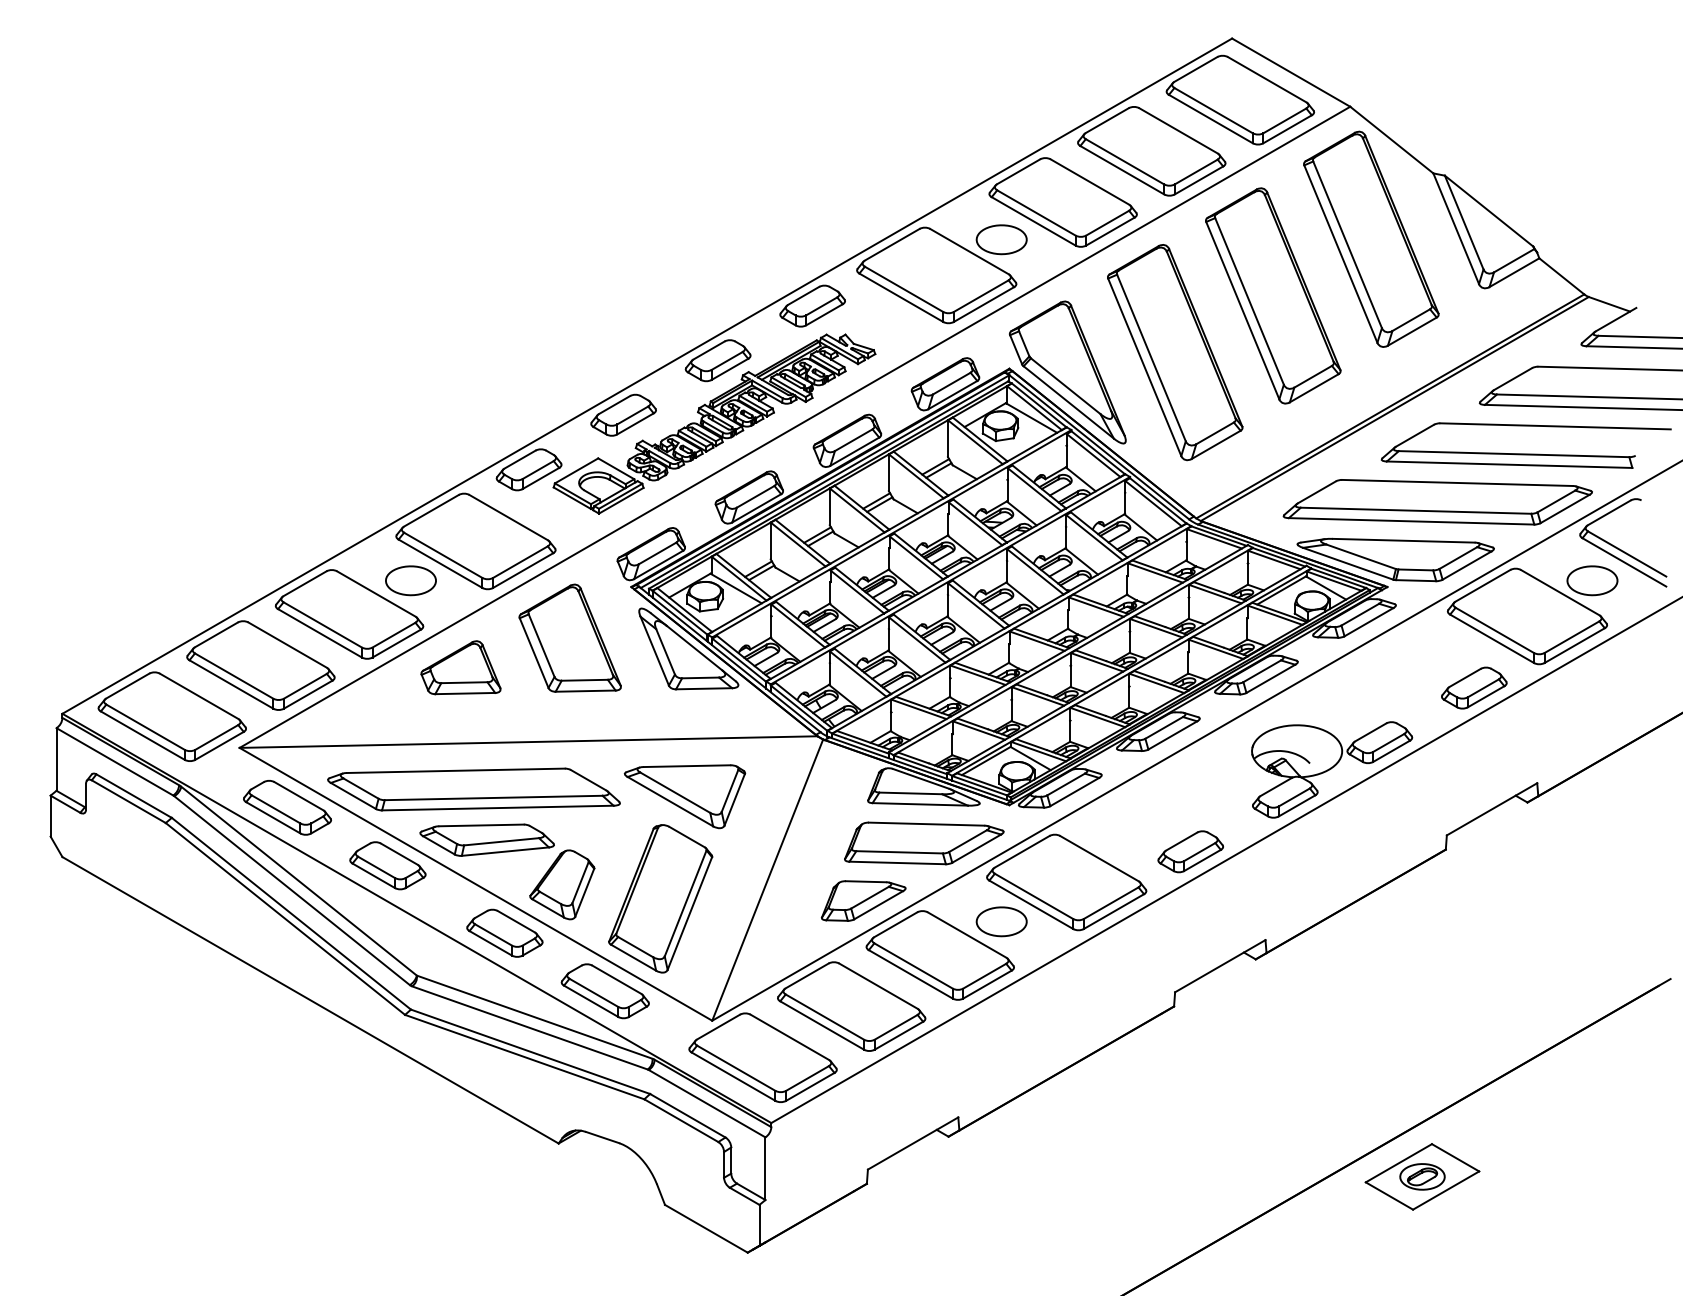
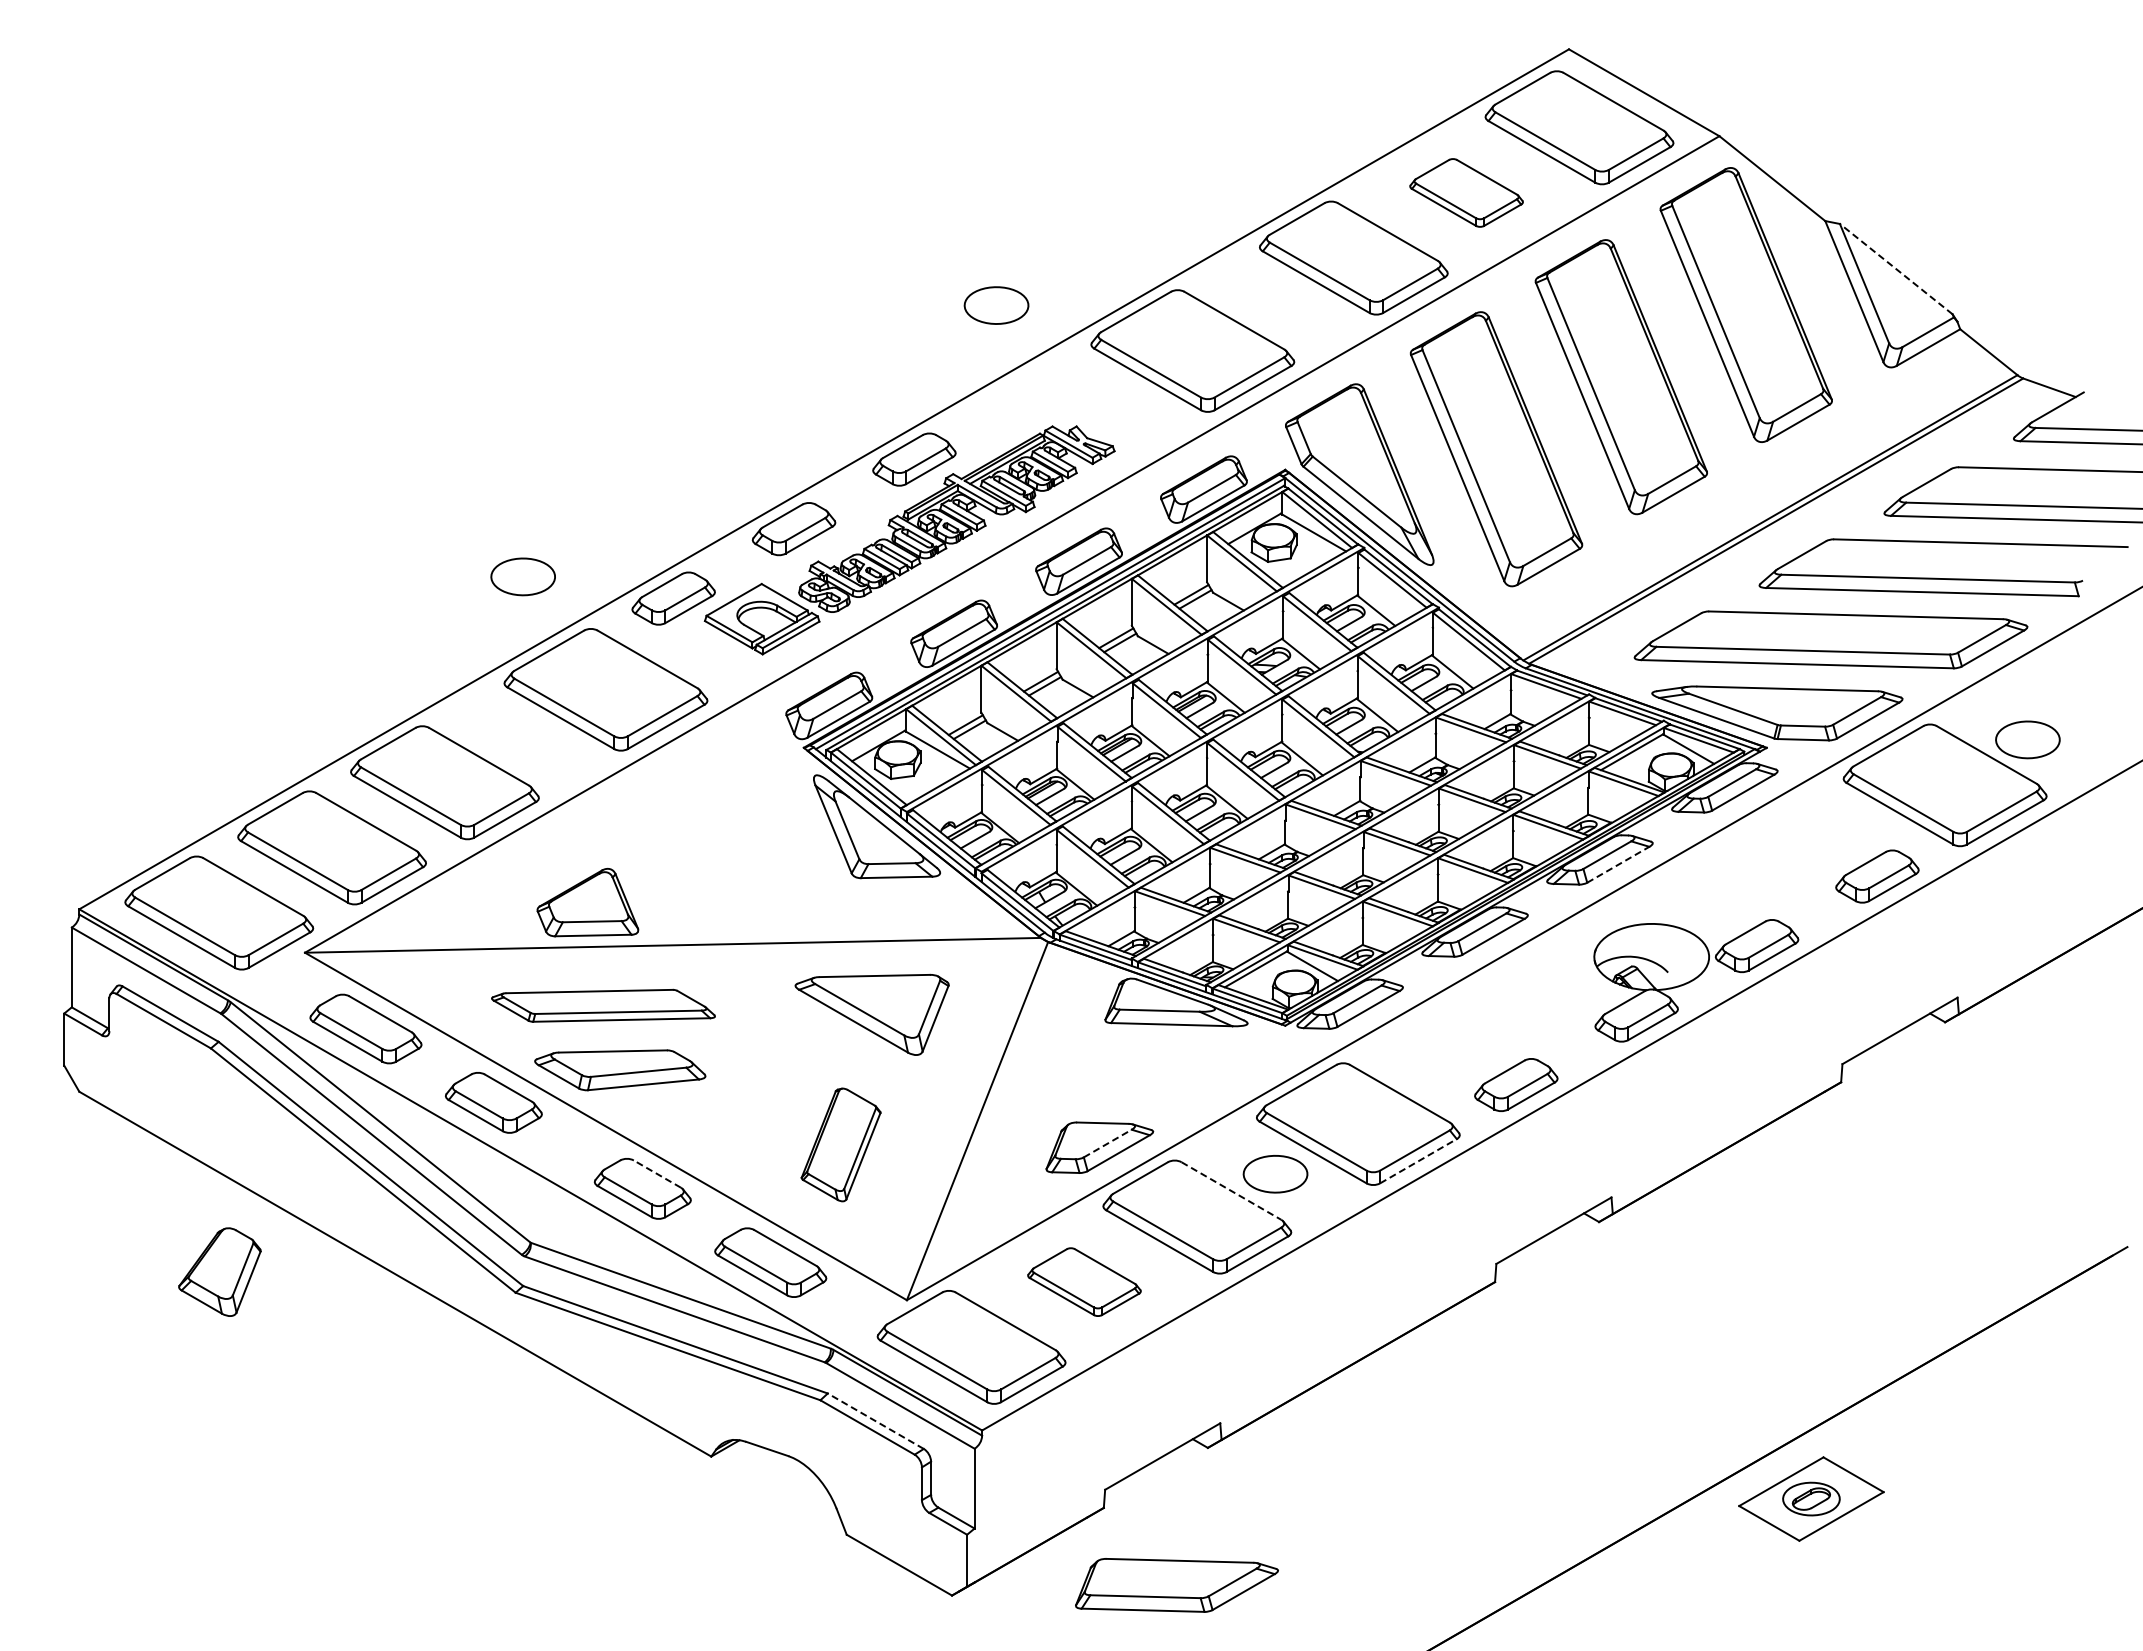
part: (1151, 150) -> (1466, 192), size x0.6
line: (1488, 210) -> (1895, 268), solid -> dashed
part: (1001, 239) -> (996, 305), moved
part: (812, 306) -> (1034, 390), removed
part: (1620, 549) -> (2063, 699), removed
part: (410, 580) -> (522, 576), moved
part: (569, 637) -> (725, 812), removed
part: (460, 667) -> (587, 902), moved
line: (1271, 678) -> (1618, 864), solid -> dashed
part: (474, 789) -> (603, 1005), size x0.6
part: (923, 843) -> (1176, 1585), moved
part: (561, 884) -> (219, 1271), moved
line: (869, 897) -> (1107, 1143), solid -> dashed
part: (660, 898) -> (840, 1144), size x0.6
line: (1113, 911) -> (1418, 1160), solid -> dashed
line: (515, 921) -> (656, 1173), solid -> dashed
line: (967, 935) -> (1231, 1191), solid -> dashed
part: (851, 1006) -> (1084, 1281), size x0.6
line: (687, 1115) -> (875, 1420), solid -> dashed

